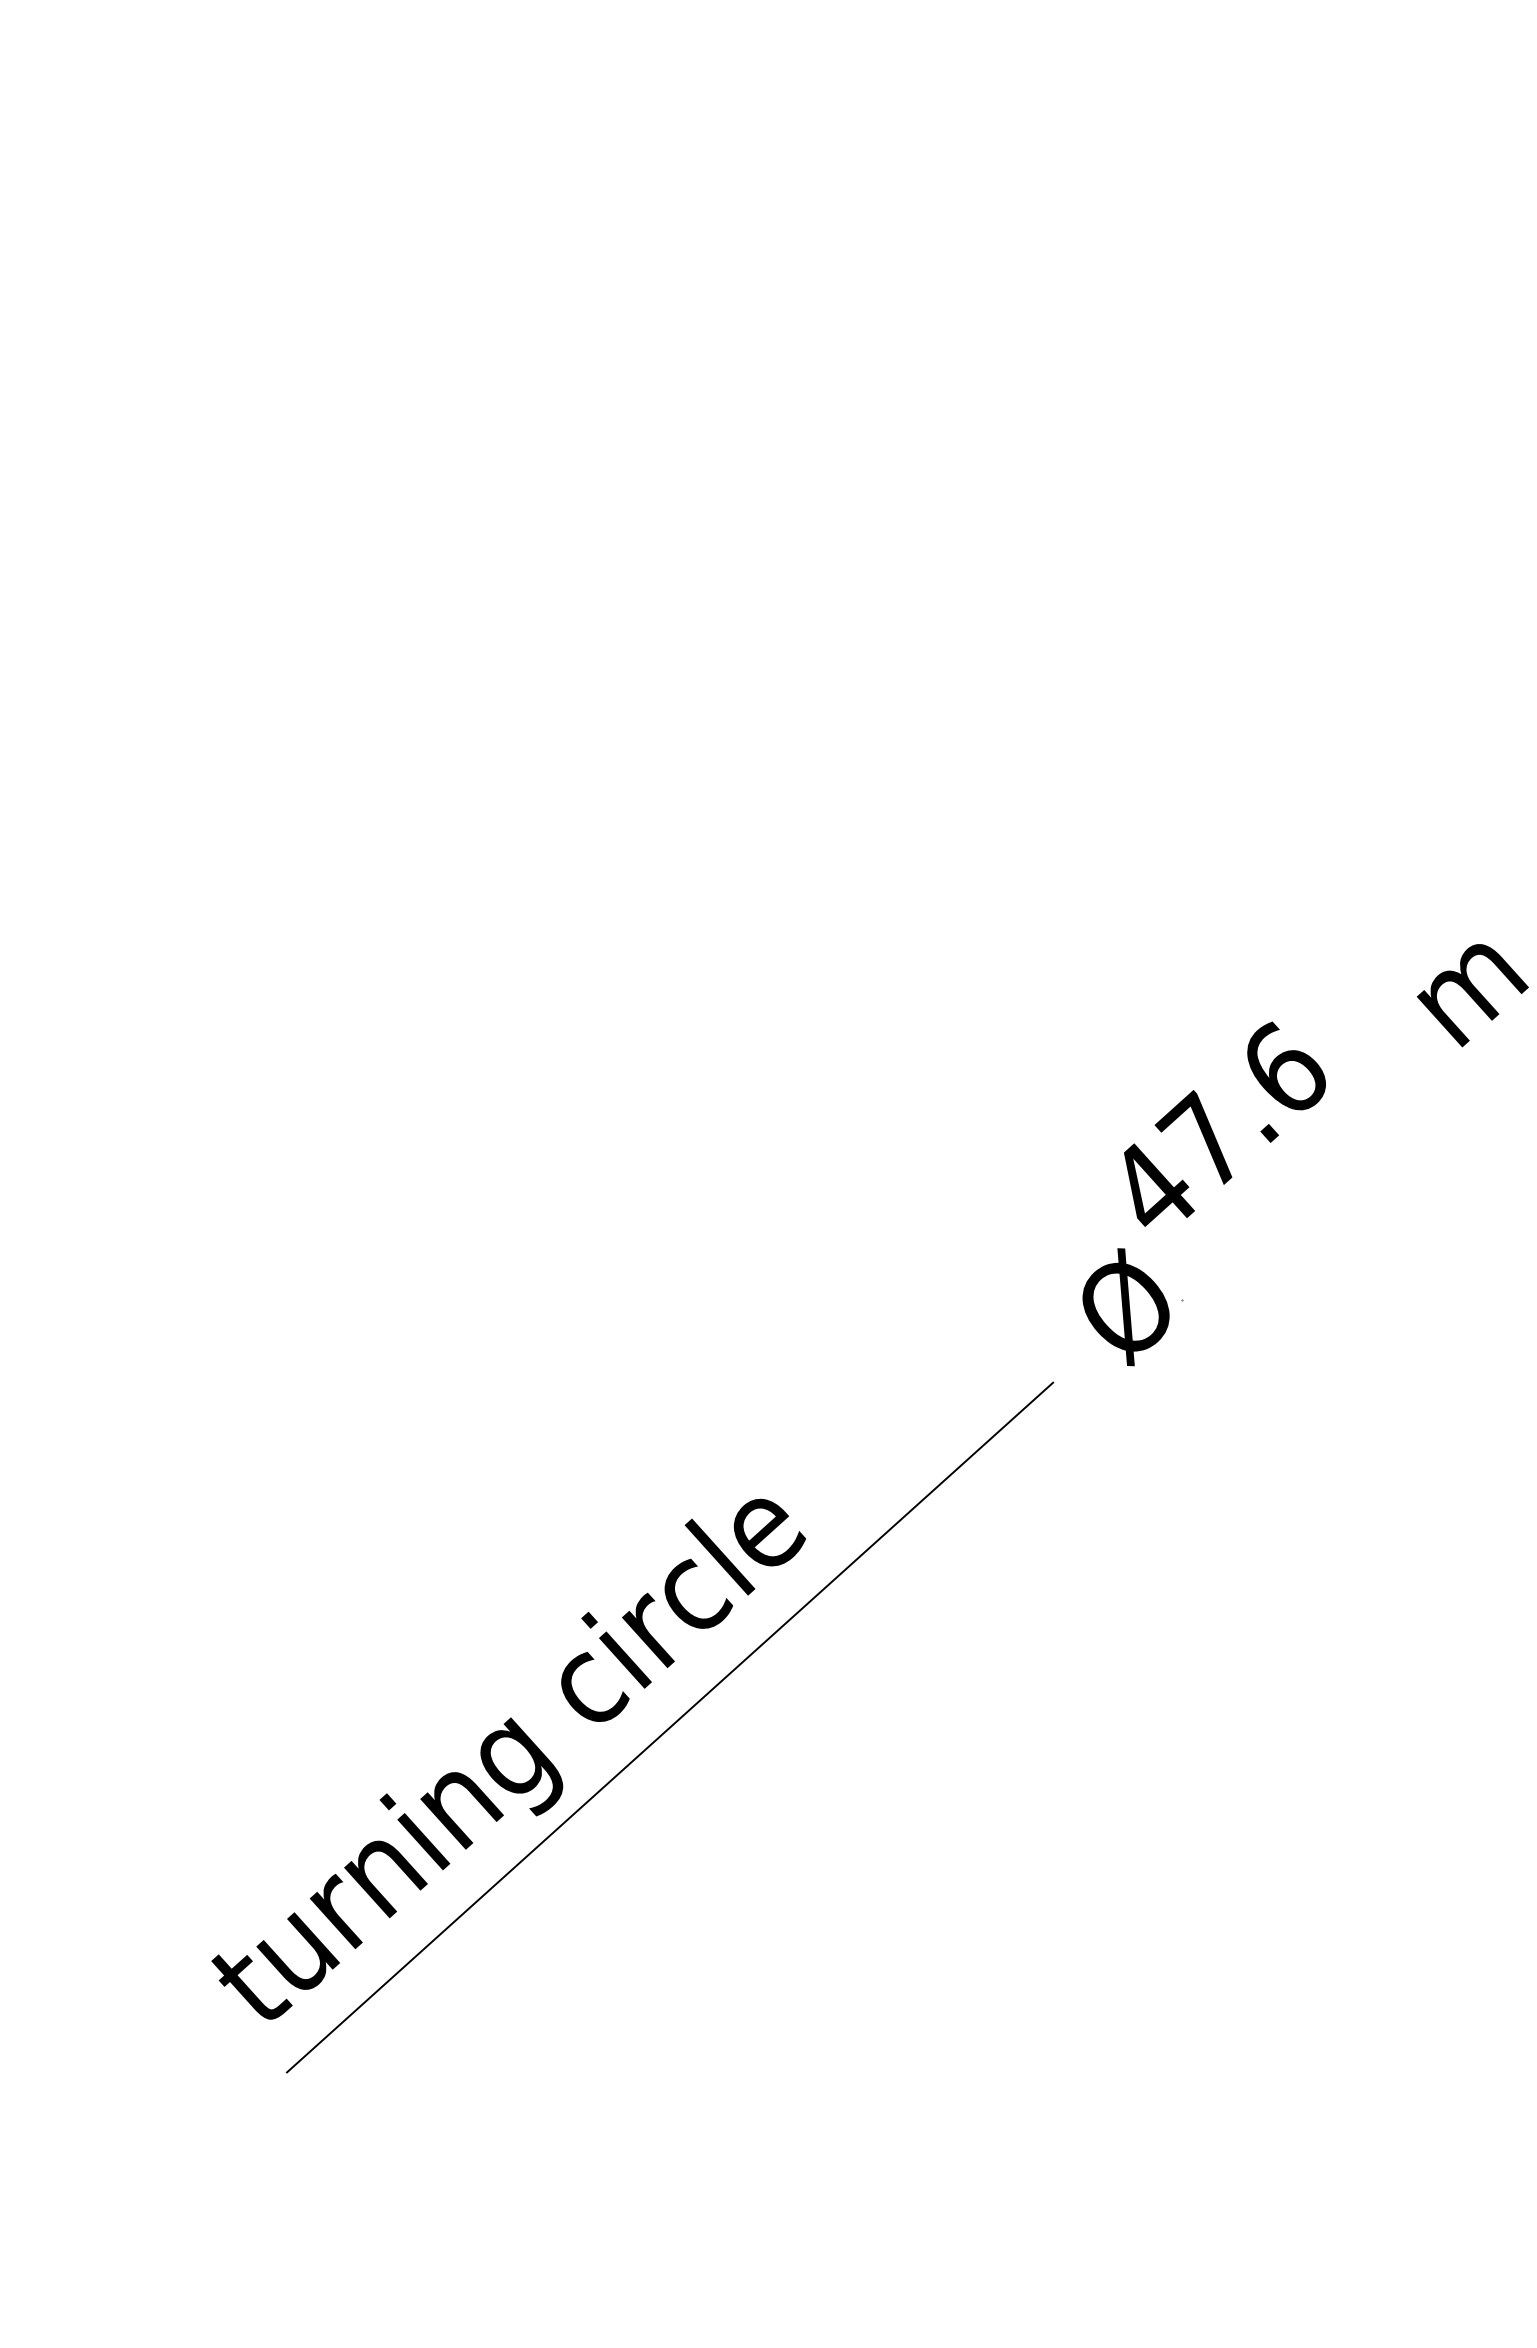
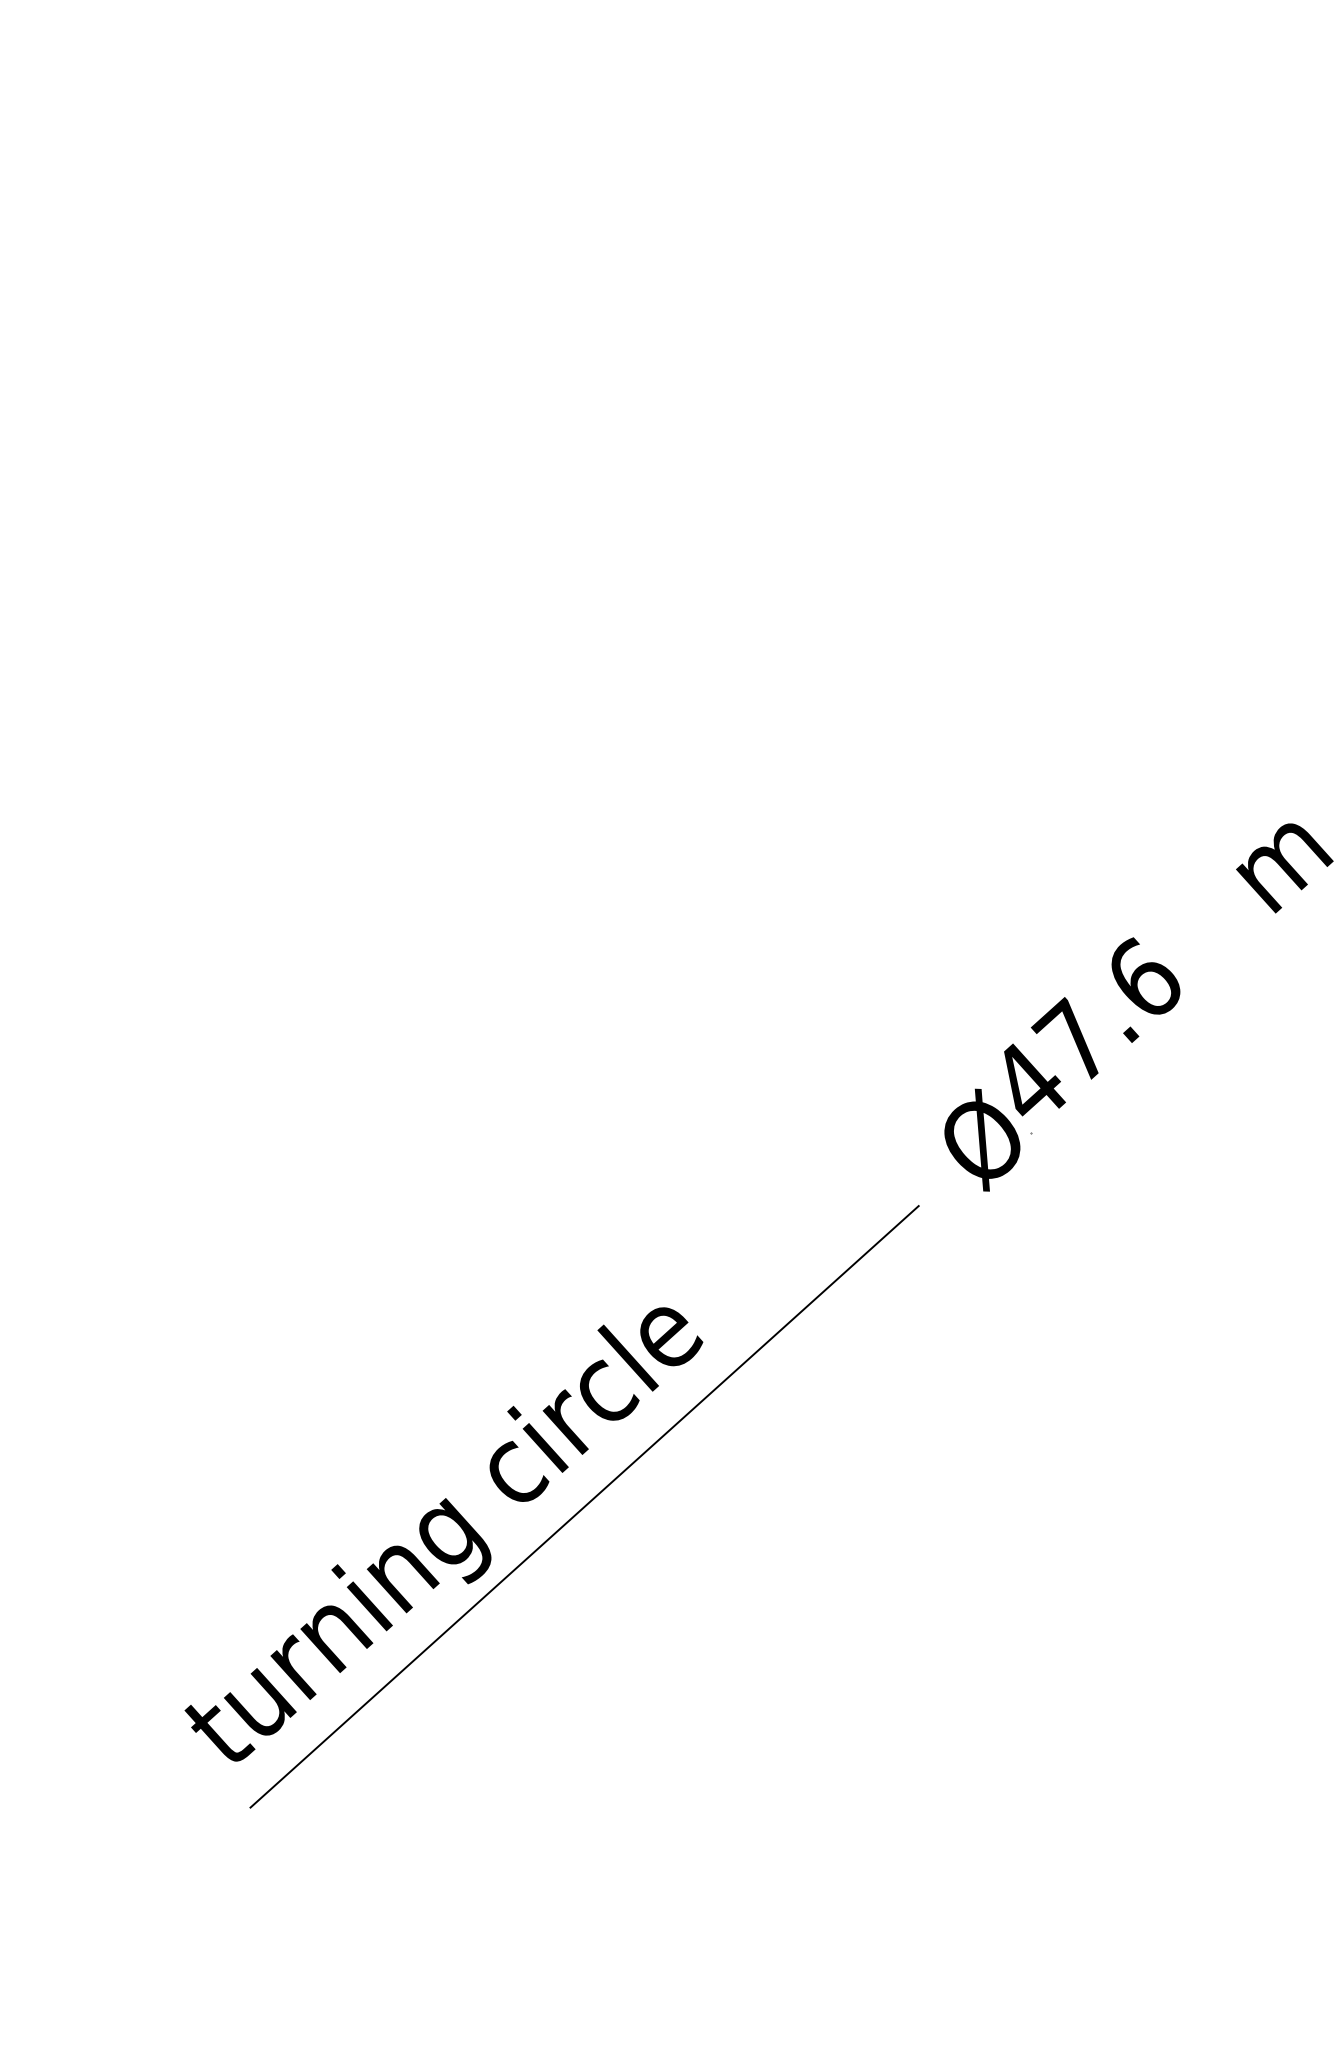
text: (1224, 1123) -> (1091, 1026), moved

